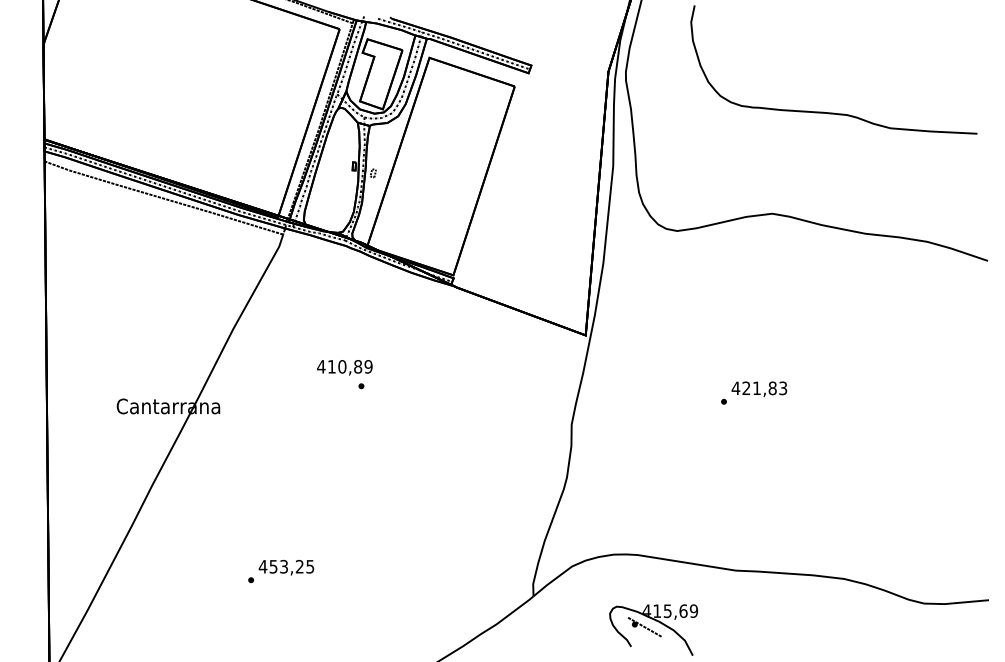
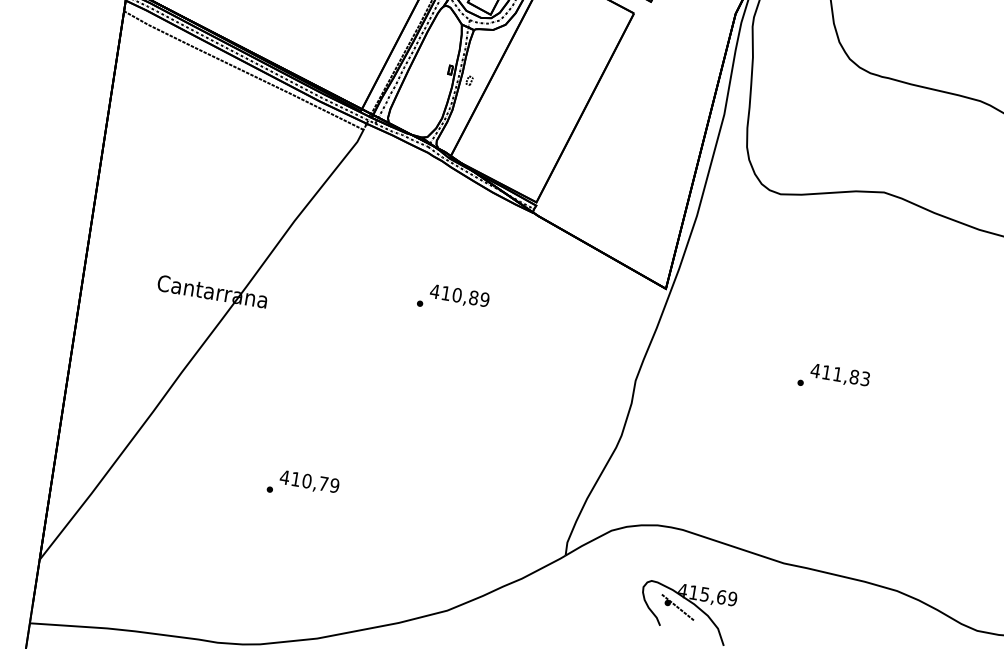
text: (344, 367) -> (459, 296), moved
text: (746, 387) -> (826, 371), 421,83 -> 411,83
text: (291, 566) -> (314, 482), 453,25 -> 410,79

